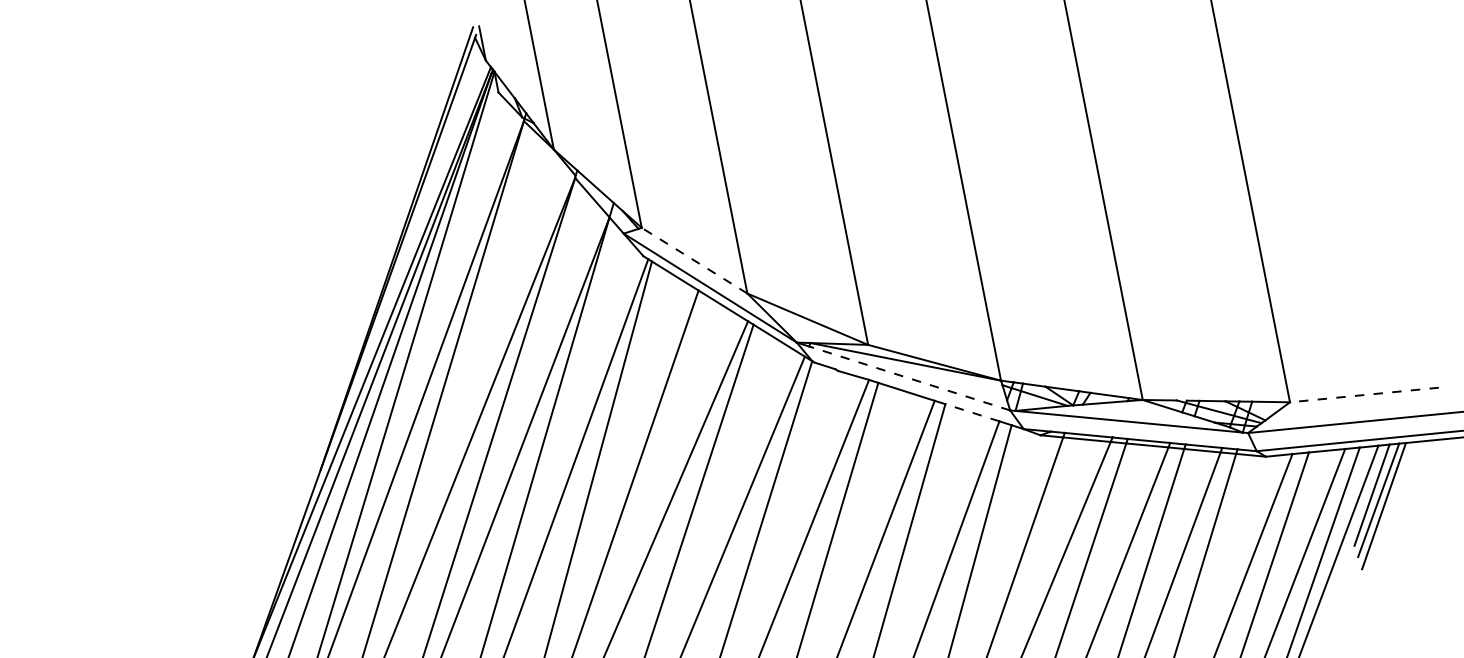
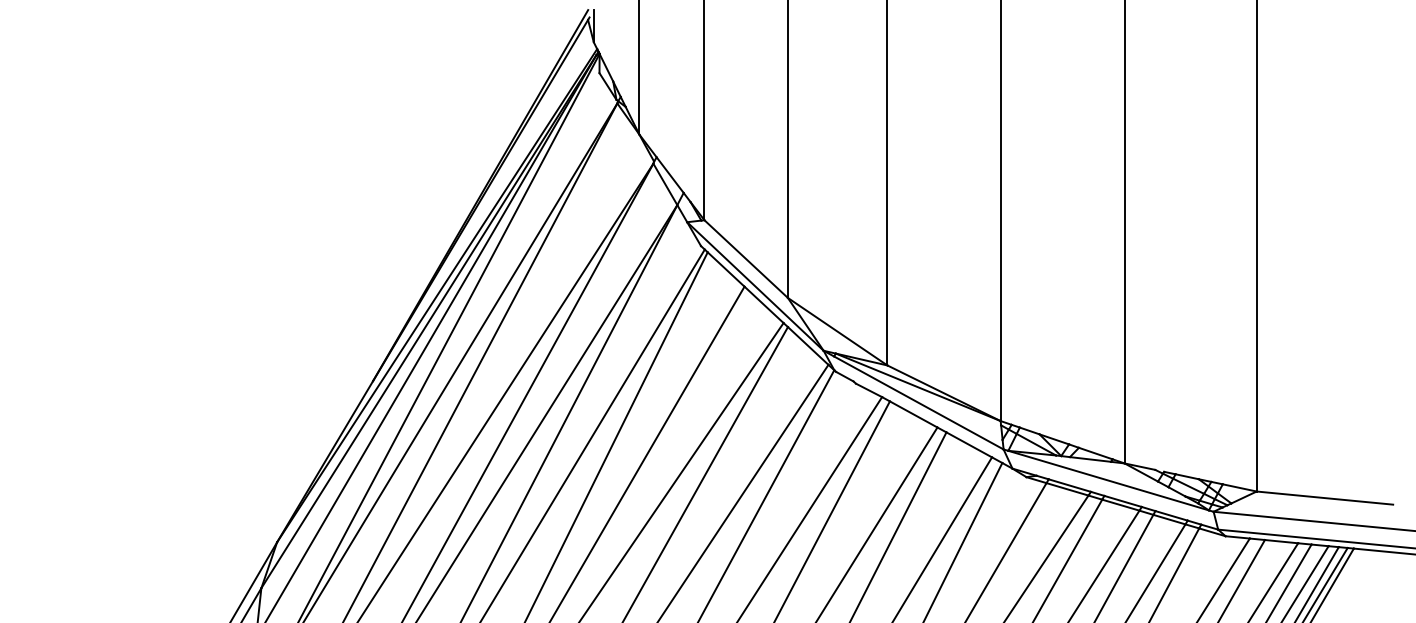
line: (695, 261) -> (746, 259), dashed -> solid
line: (909, 378) -> (918, 402), dashed -> solid
line: (1364, 395) -> (1324, 498), dashed -> solid
line: (972, 412) -> (969, 444), dashed -> solid

